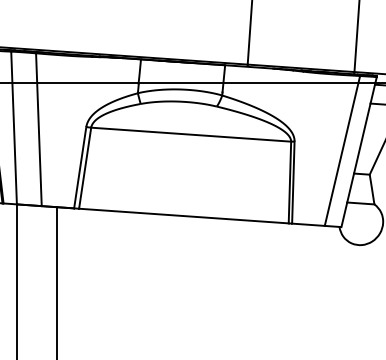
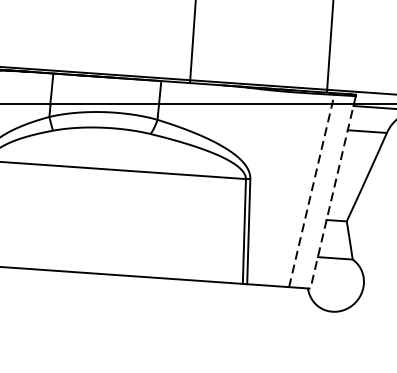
line: (342, 150) -> (311, 190), solid -> dashed
line: (359, 152) -> (333, 192), solid -> dashed

